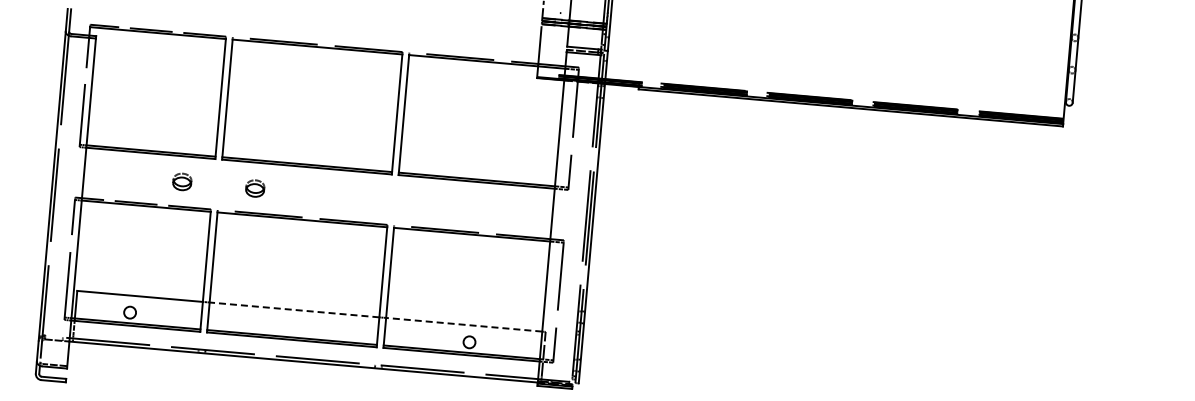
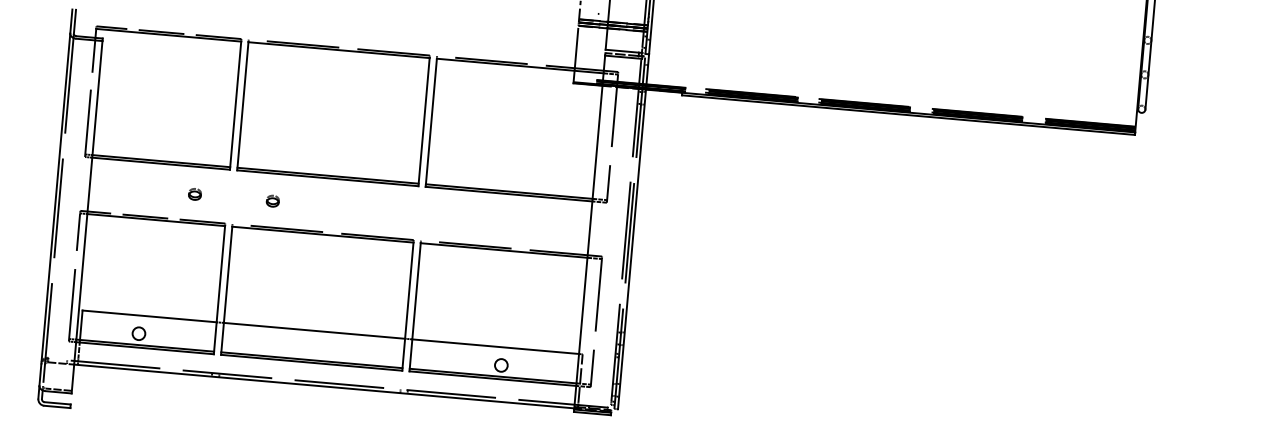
part: (182, 182) -> (194, 194), size x0.62
part: (255, 188) -> (272, 201), size x0.62
line: (294, 309) -> (314, 330), dashed -> solid
line: (463, 324) -> (494, 346), dashed -> solid

